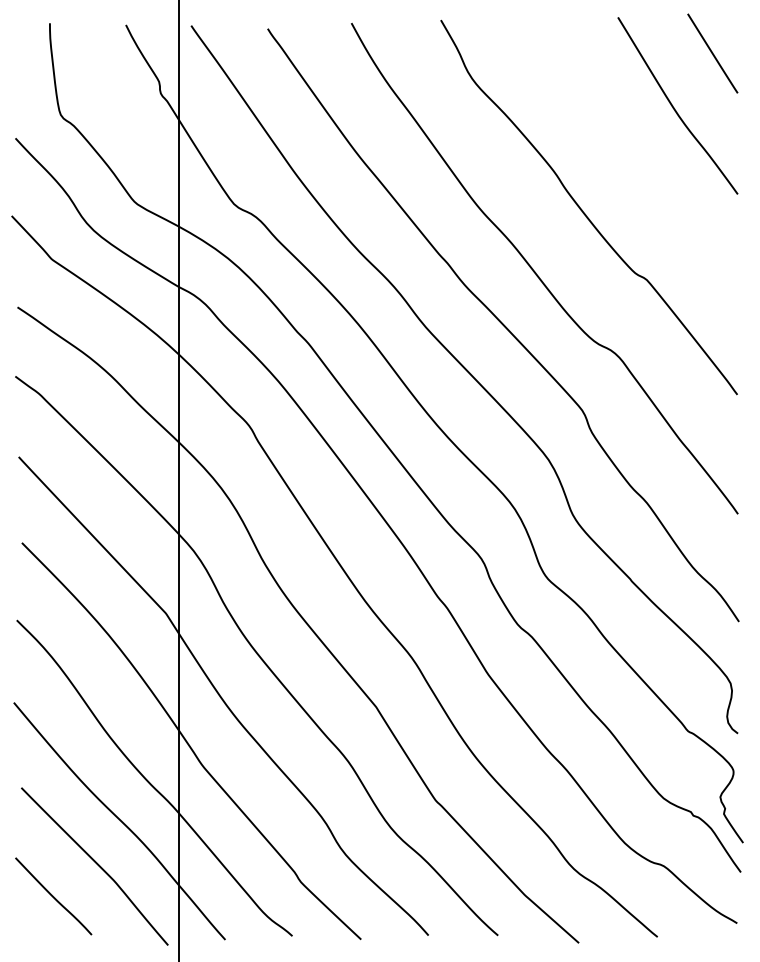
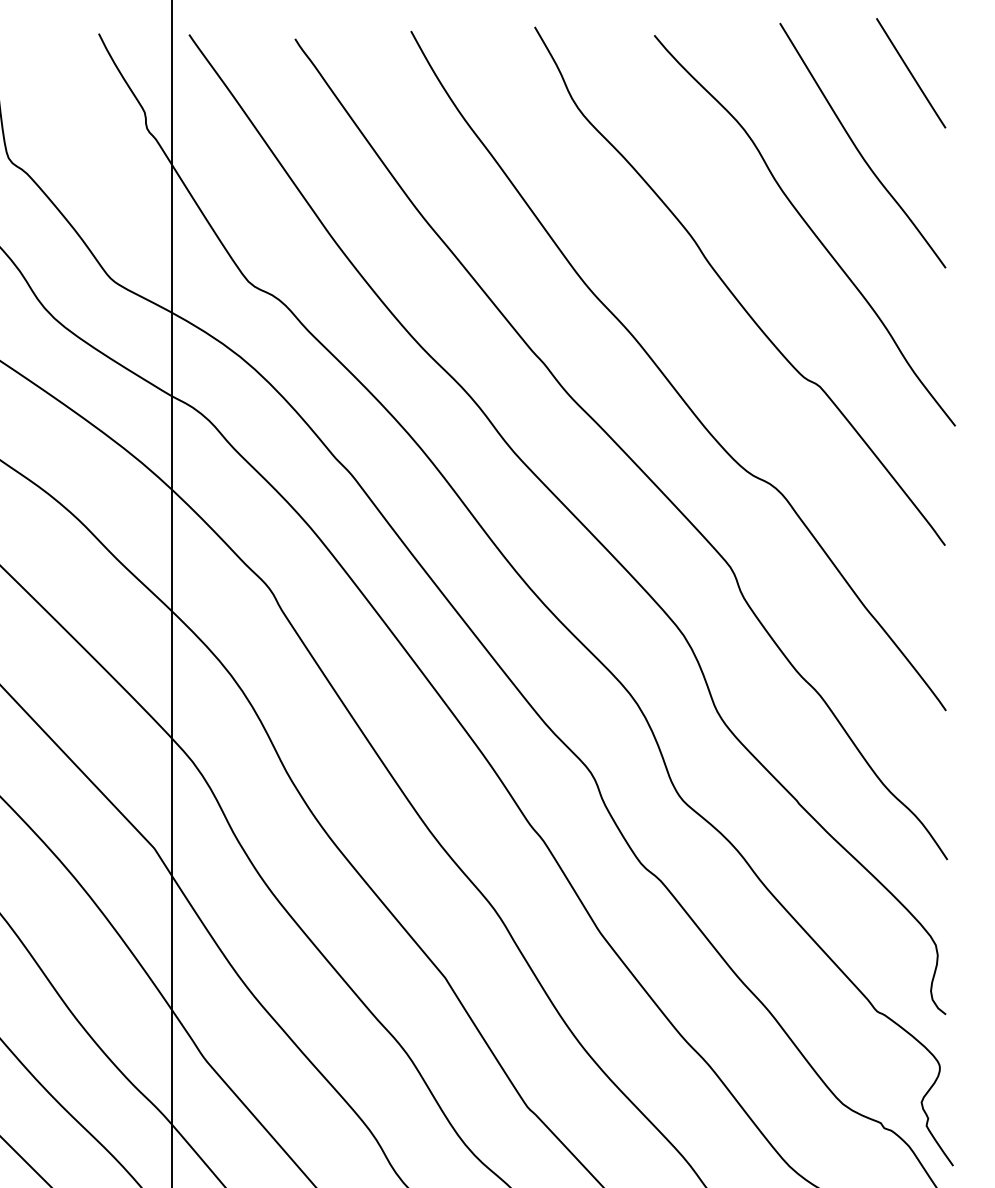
curve: (637, 164) -> (806, 226), added

